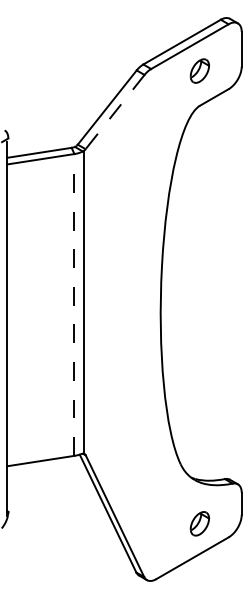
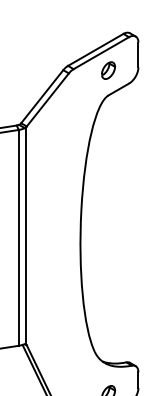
line: (114, 112) -> (47, 100), dashed -> solid
line: (74, 304) -> (18, 237), dashed -> solid

